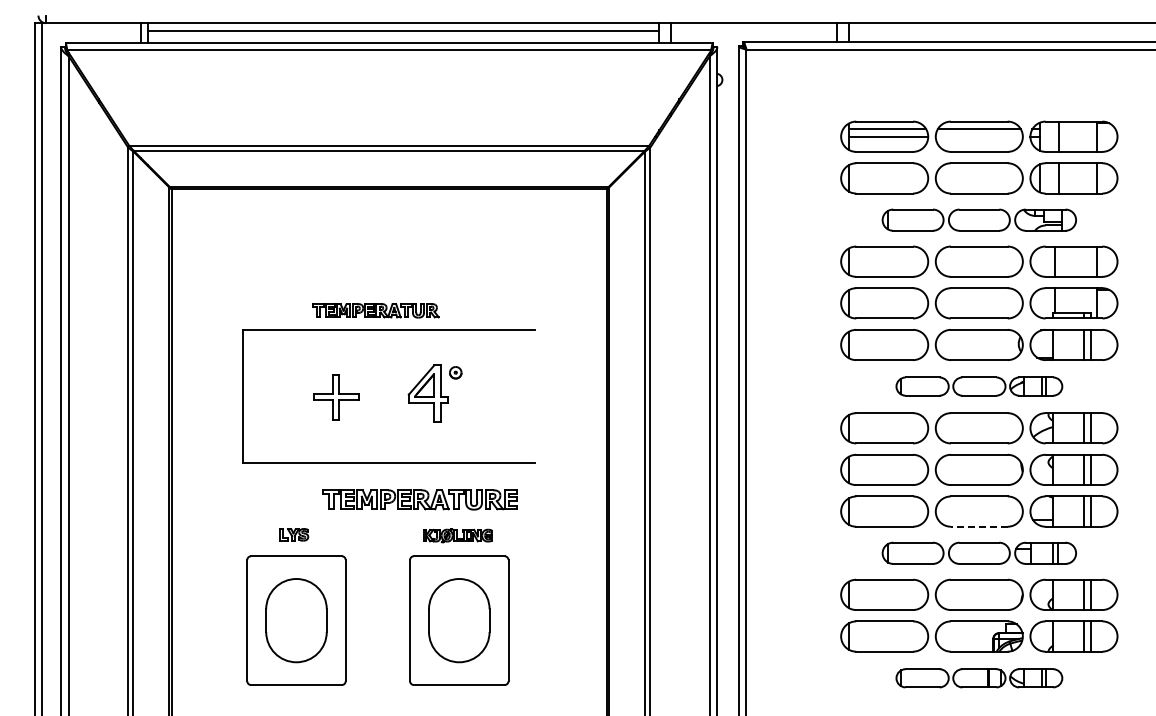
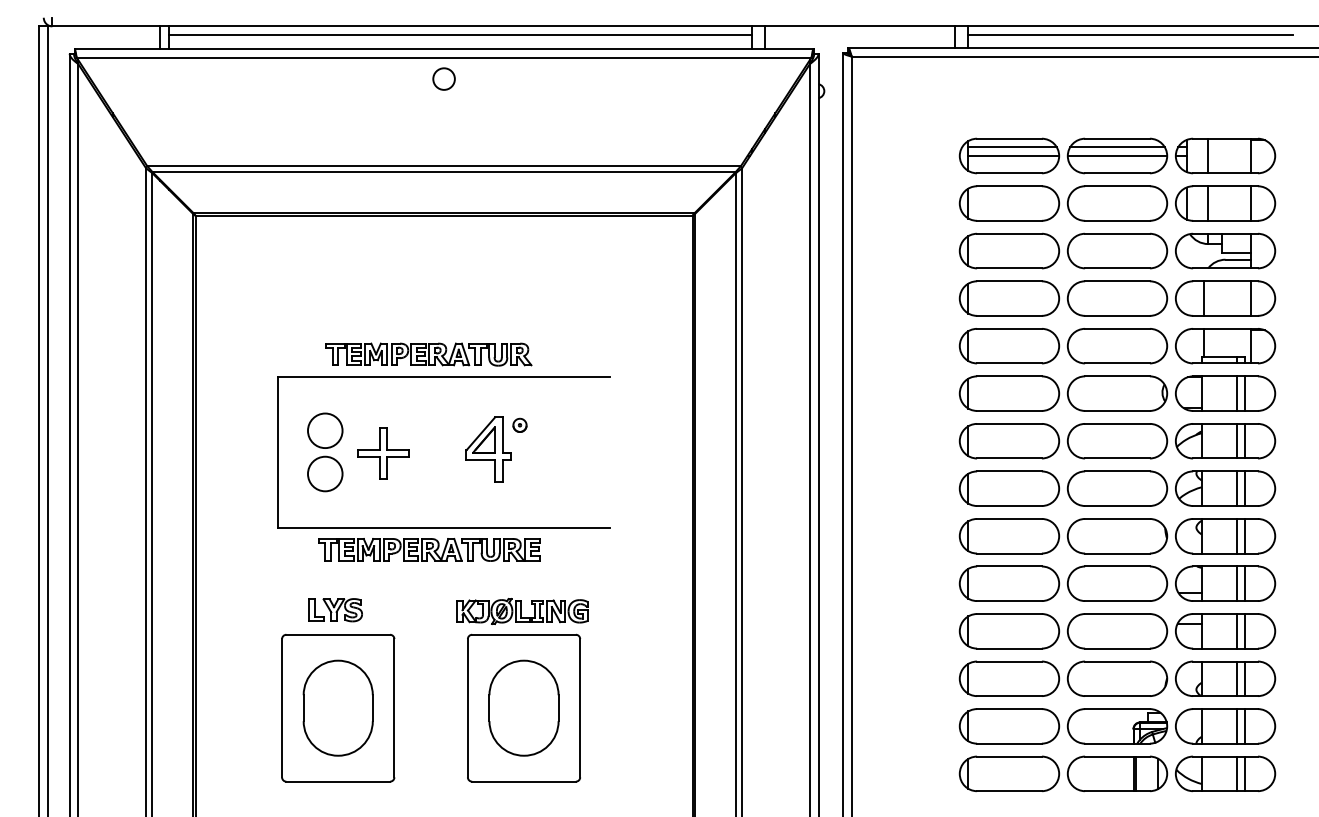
line: (990, 30) -> (1130, 34), added
circle: (388, 69) -> (443, 79), added
line: (978, 136) -> (1116, 155), added
part: (979, 220) -> (1117, 251), size x1.43
part: (375, 310) -> (428, 354), size x1.43
part: (979, 386) -> (1117, 441), size x1.67
part: (285, 396) -> (325, 452), added
part: (419, 499) -> (428, 549), moved
line: (978, 526) -> (1116, 600), dashed -> solid
part: (294, 534) -> (335, 609), size x1.67
part: (457, 535) -> (521, 611), size x1.67
part: (979, 553) -> (1117, 631), size x1.43
part: (979, 678) -> (1117, 774), size x1.67

